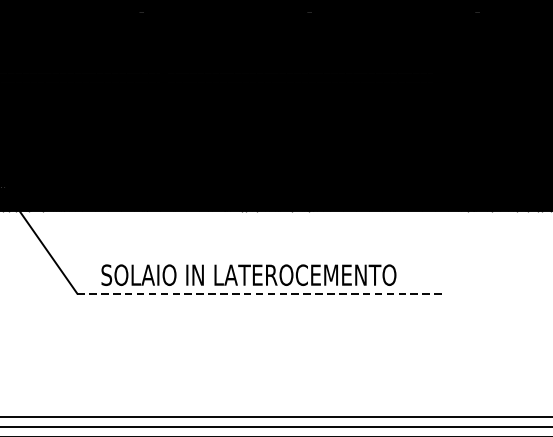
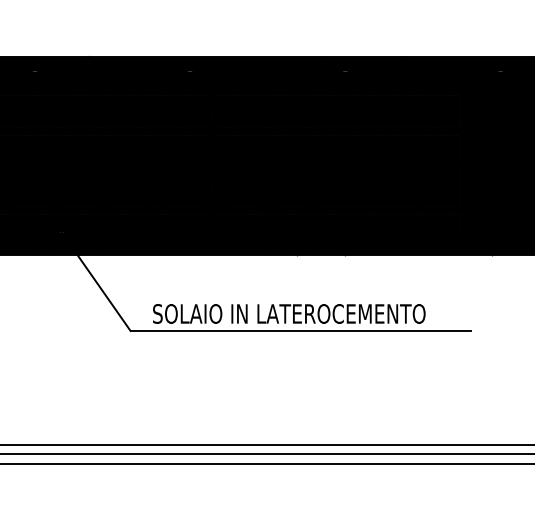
line: (262, 294) -> (301, 331), dashed -> solid

